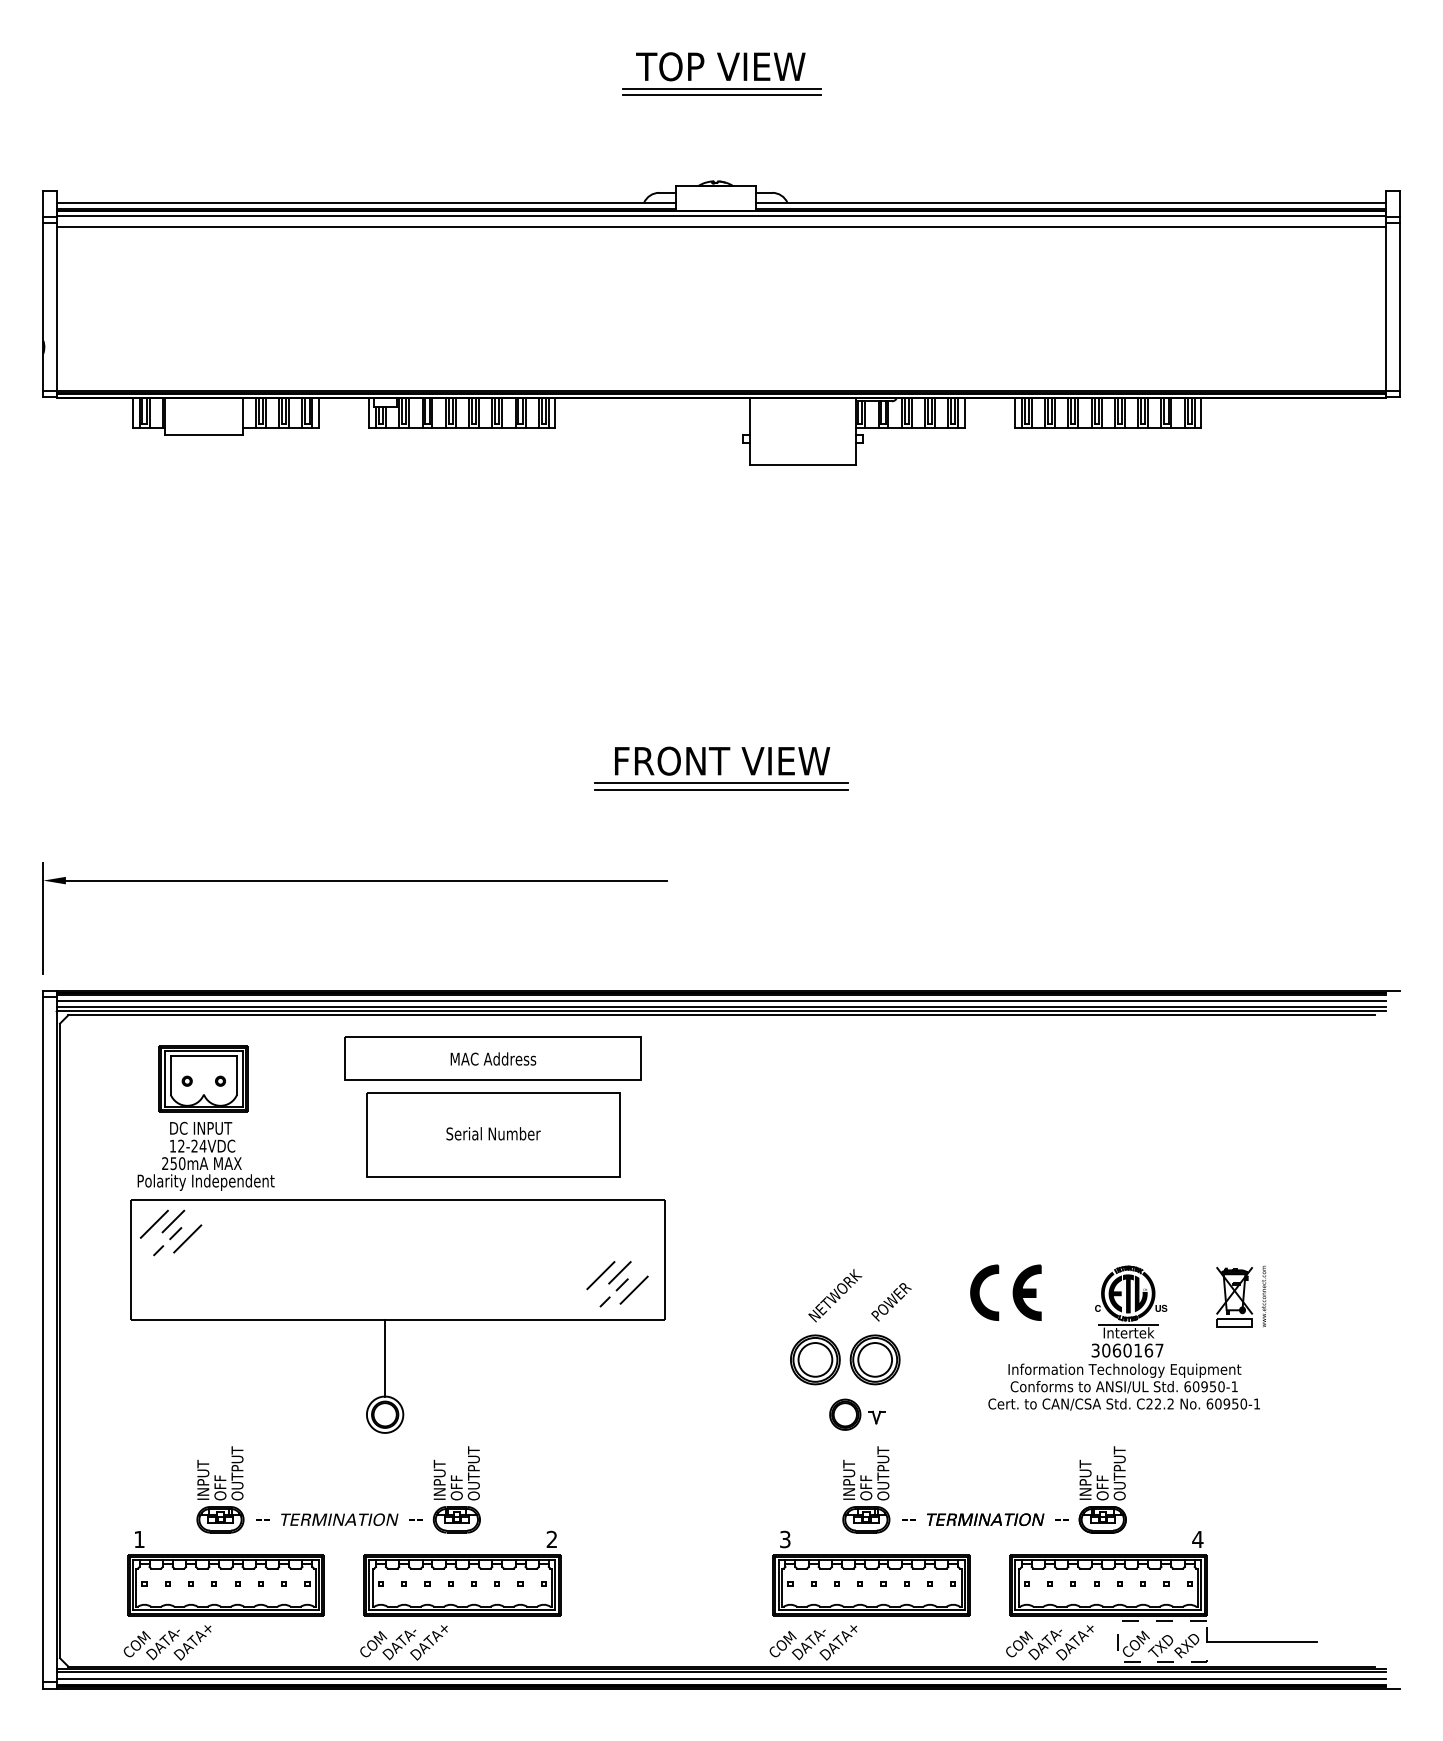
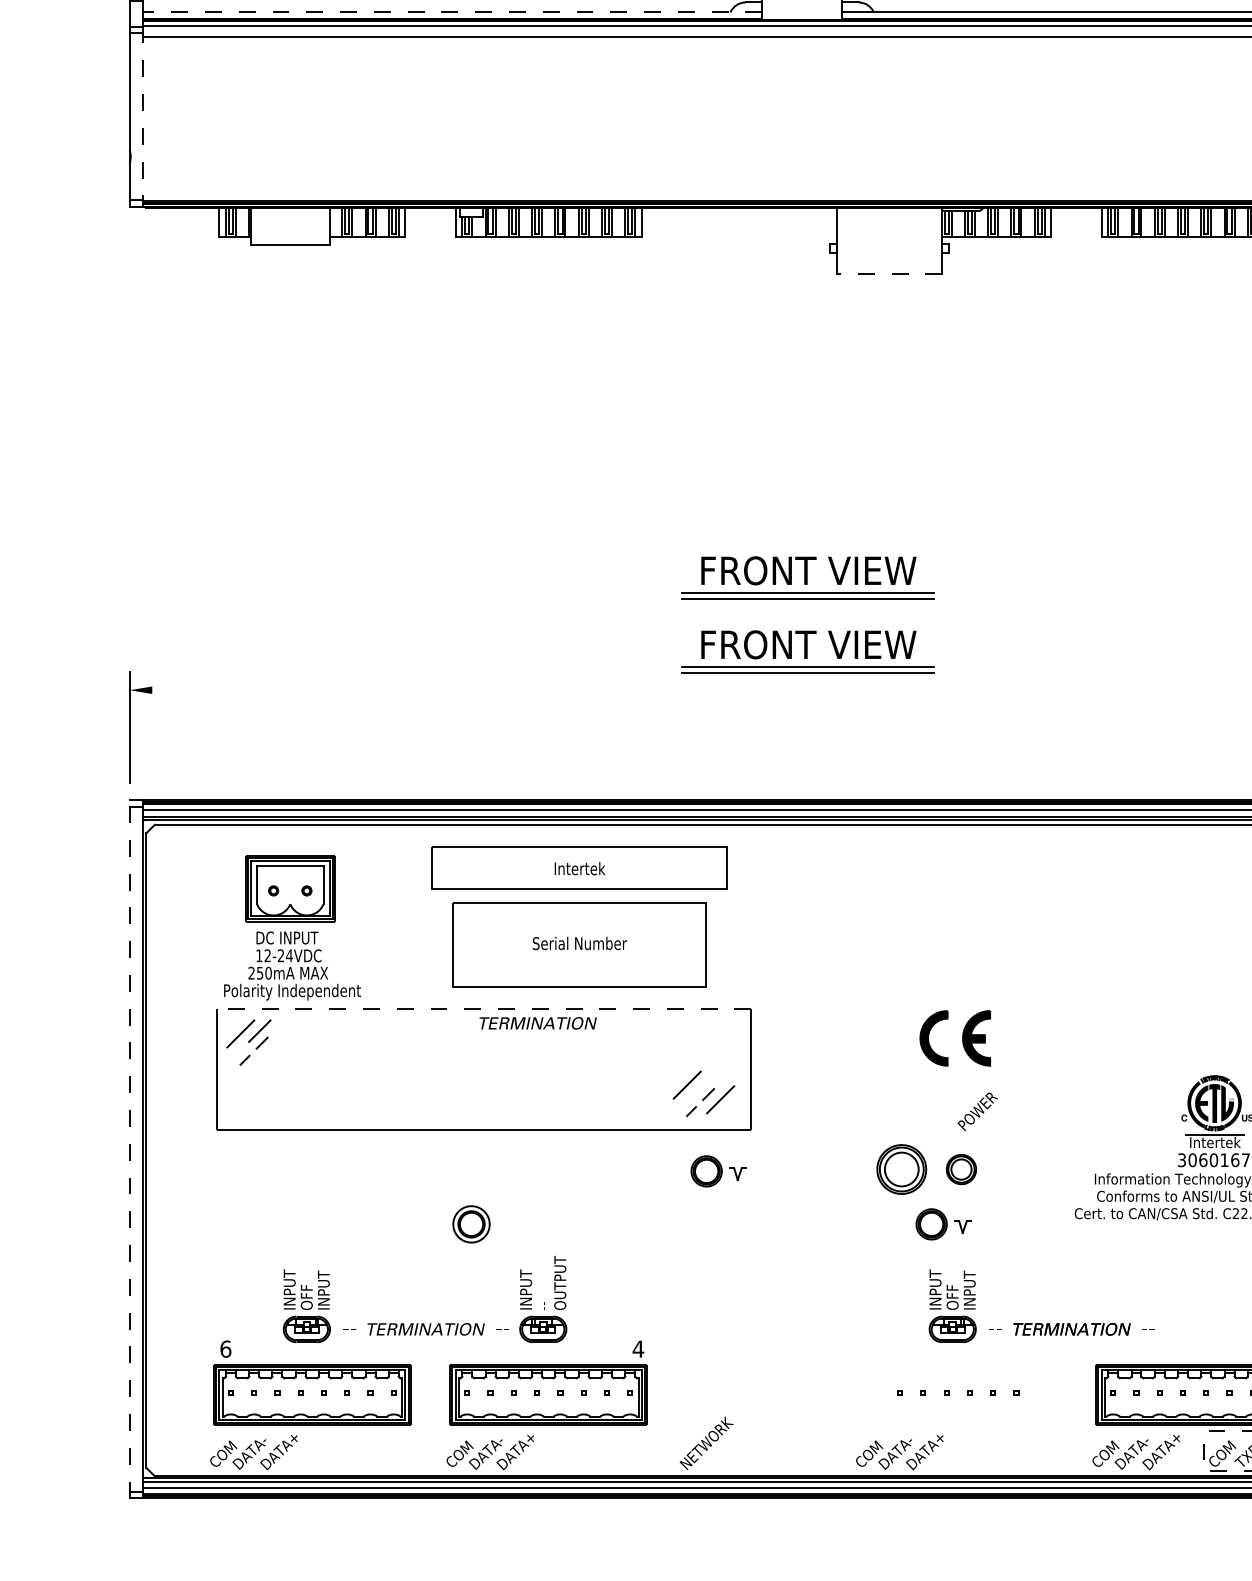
line: (366, 202) -> (452, 12), solid -> dashed
line: (56, 307) -> (142, 117), solid -> dashed
line: (803, 464) -> (889, 274), solid -> dashed
part: (721, 842) -> (807, 652), added
line: (366, 880) -> (452, 690), removed
text: (493, 1058) -> (579, 868), MAC Address -> Intertek
line: (397, 1199) -> (483, 1009), solid -> dashed
part: (451, 1213) -> (537, 1023), added
line: (187, 1238) -> (273, 1048), removed
line: (619, 1272) -> (705, 1082), removed
part: (1012, 1292) -> (961, 1038), moved
text: (835, 1295) -> (706, 1443), moved
line: (43, 1339) -> (129, 1149), solid -> dashed
line: (385, 1358) -> (471, 1168), removed
part: (874, 1359) -> (960, 1169), size x0.6
part: (632, 1361) -> (718, 1171), added
text: (237, 1473) -> (323, 1283), OUTPUT -> INPUT
text: (883, 1473) -> (969, 1283), OUTPUT -> INPUT
text: (456, 1487) -> (542, 1297), OFF -> --
part: (1102, 1489) -> (1188, 1299), removed
text: (551, 1538) -> (637, 1348), 2 -> 4
text: (139, 1539) -> (225, 1349), 1 -> 6
part: (871, 1573) -> (957, 1383), removed

